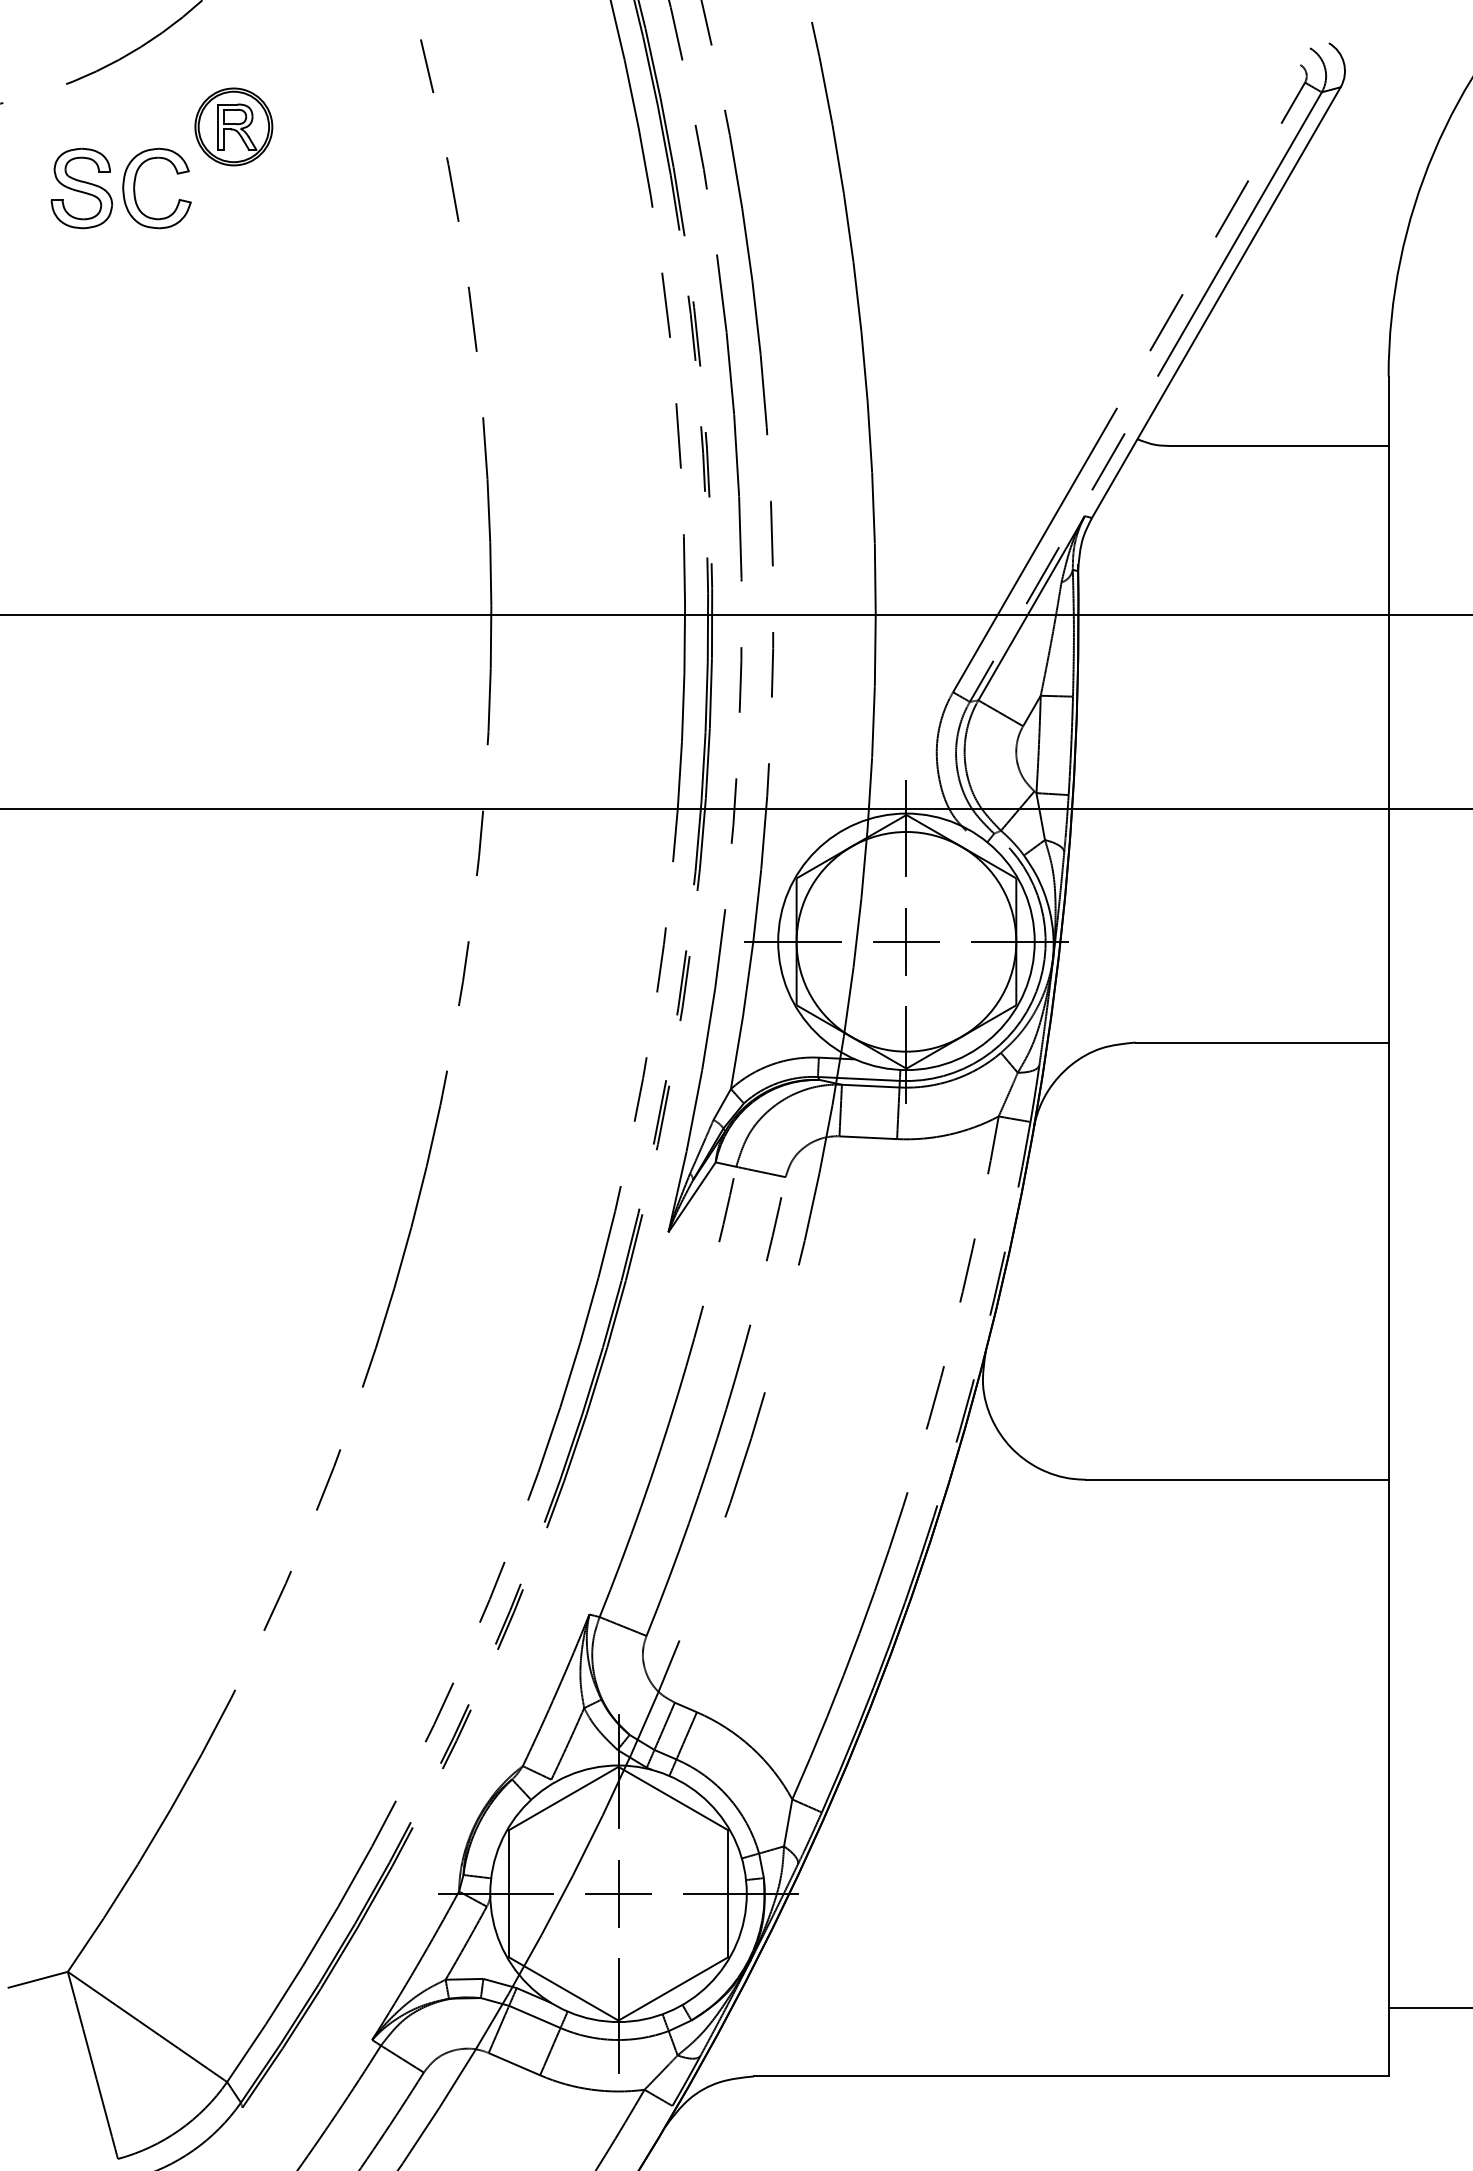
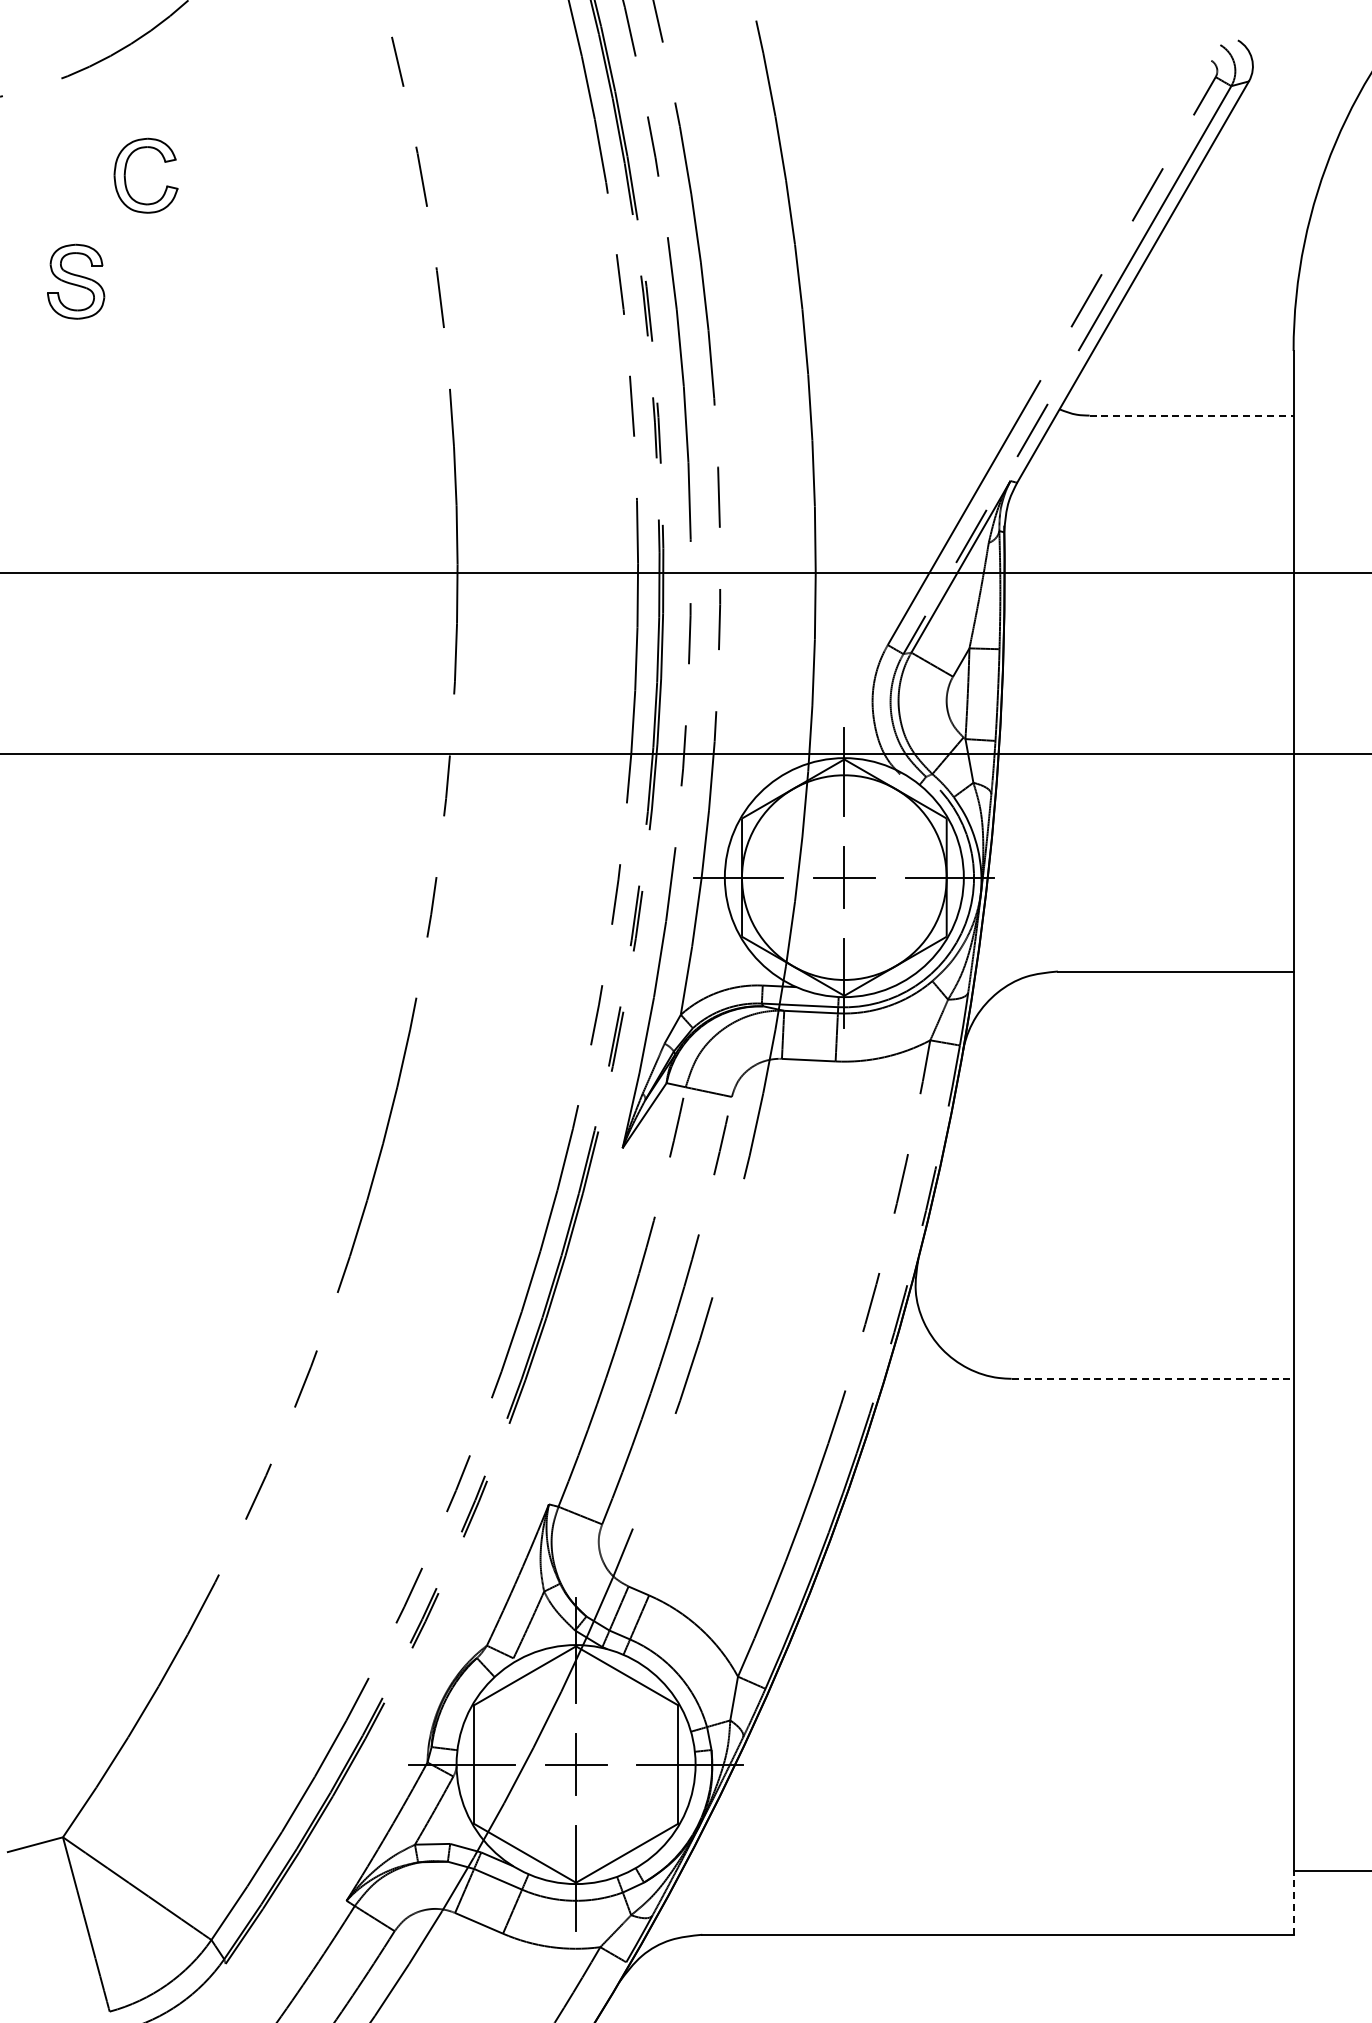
part: (233, 127) -> (217, 118), removed
part: (82, 188) -> (76, 281), moved
line: (1279, 445) -> (1191, 415), solid -> dashed
line: (1237, 1479) -> (1152, 1378), solid -> dashed
line: (1388, 2041) -> (1293, 1902), solid -> dashed

